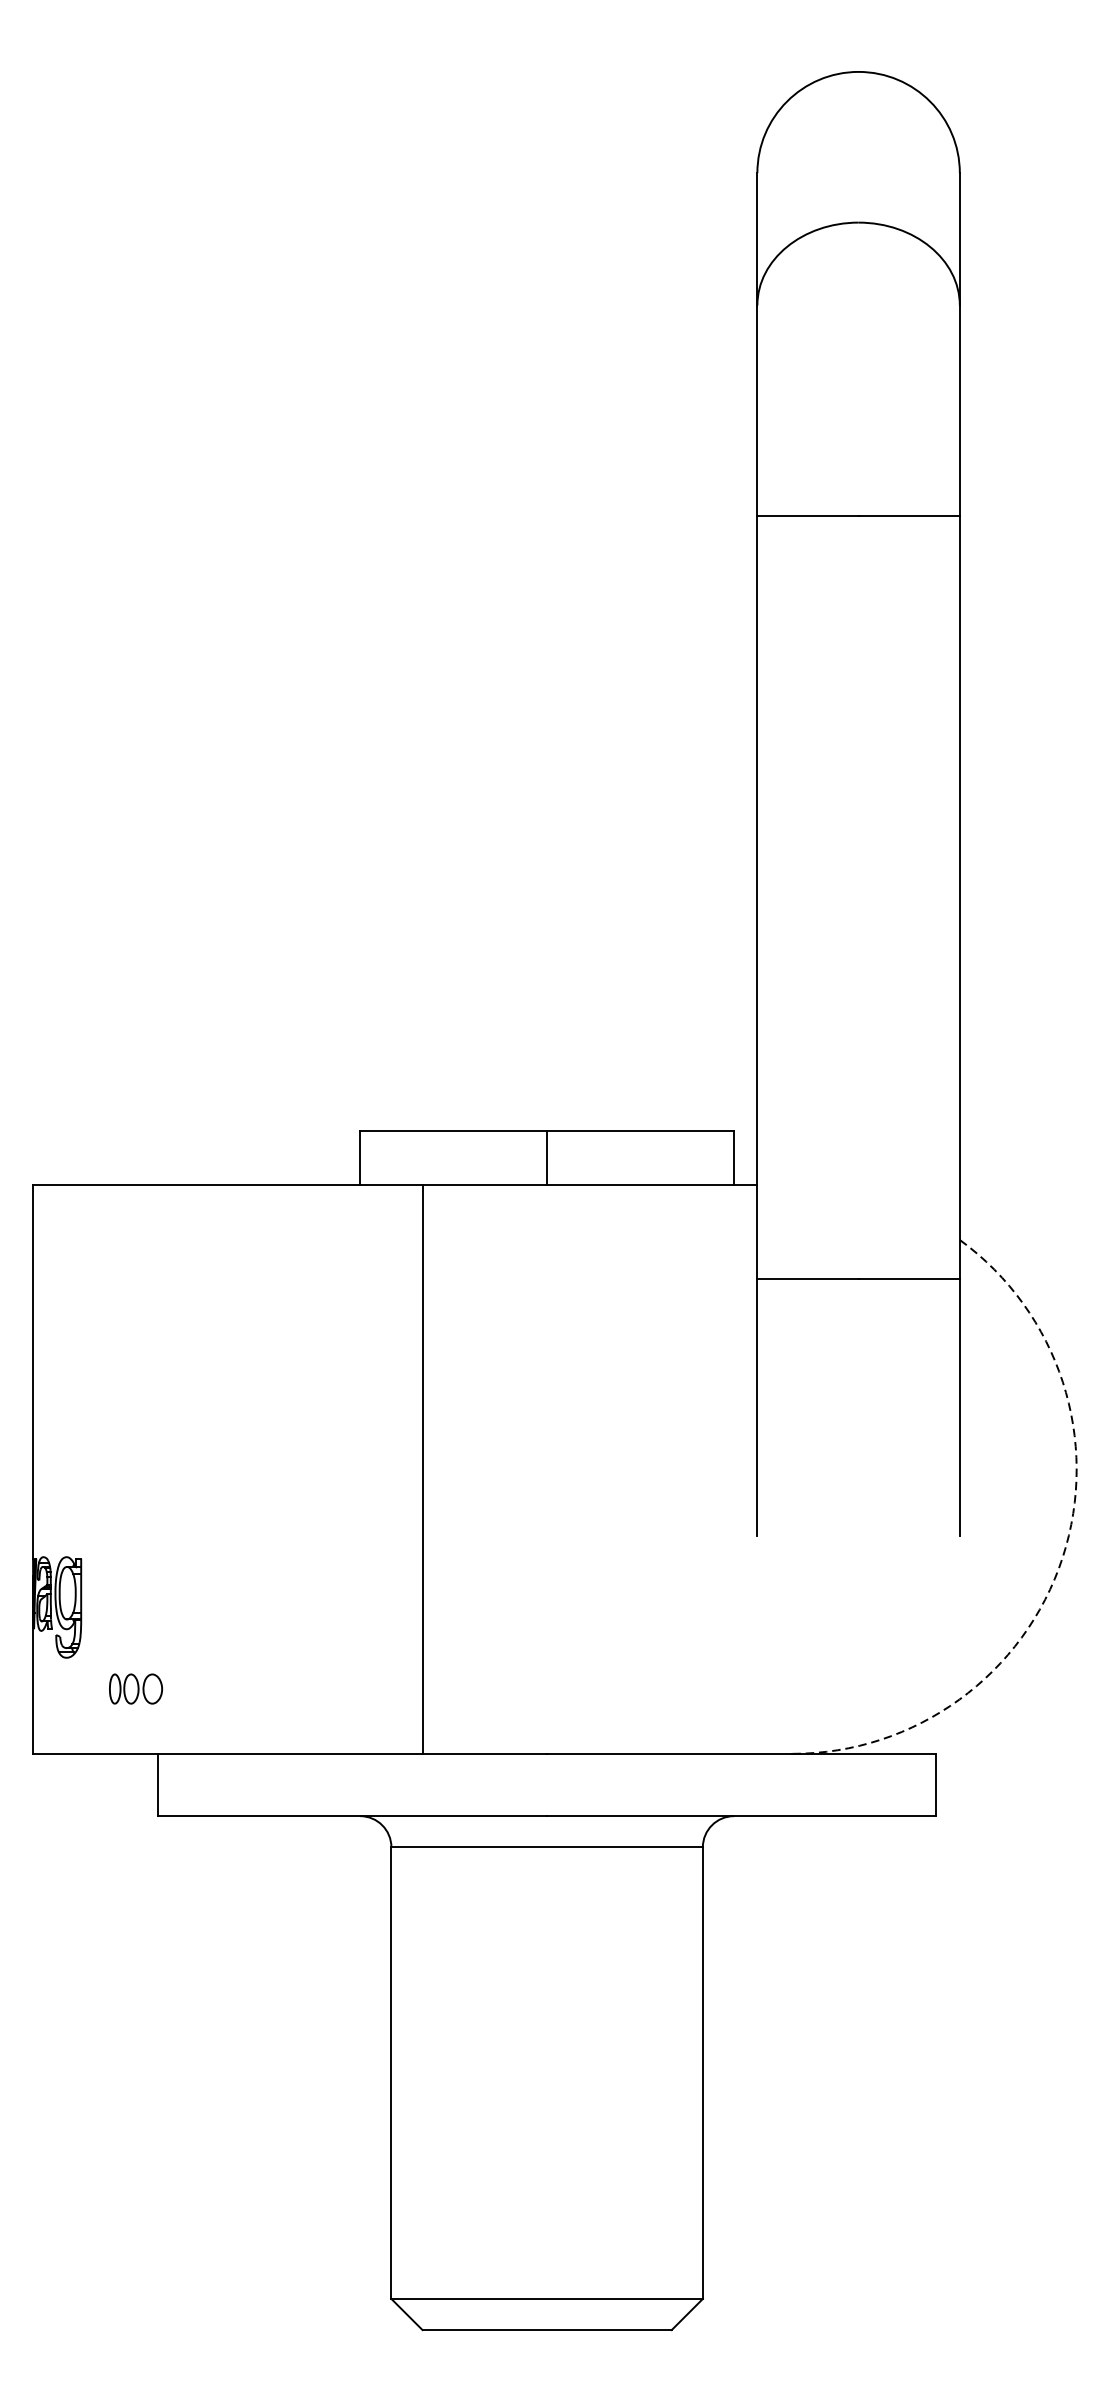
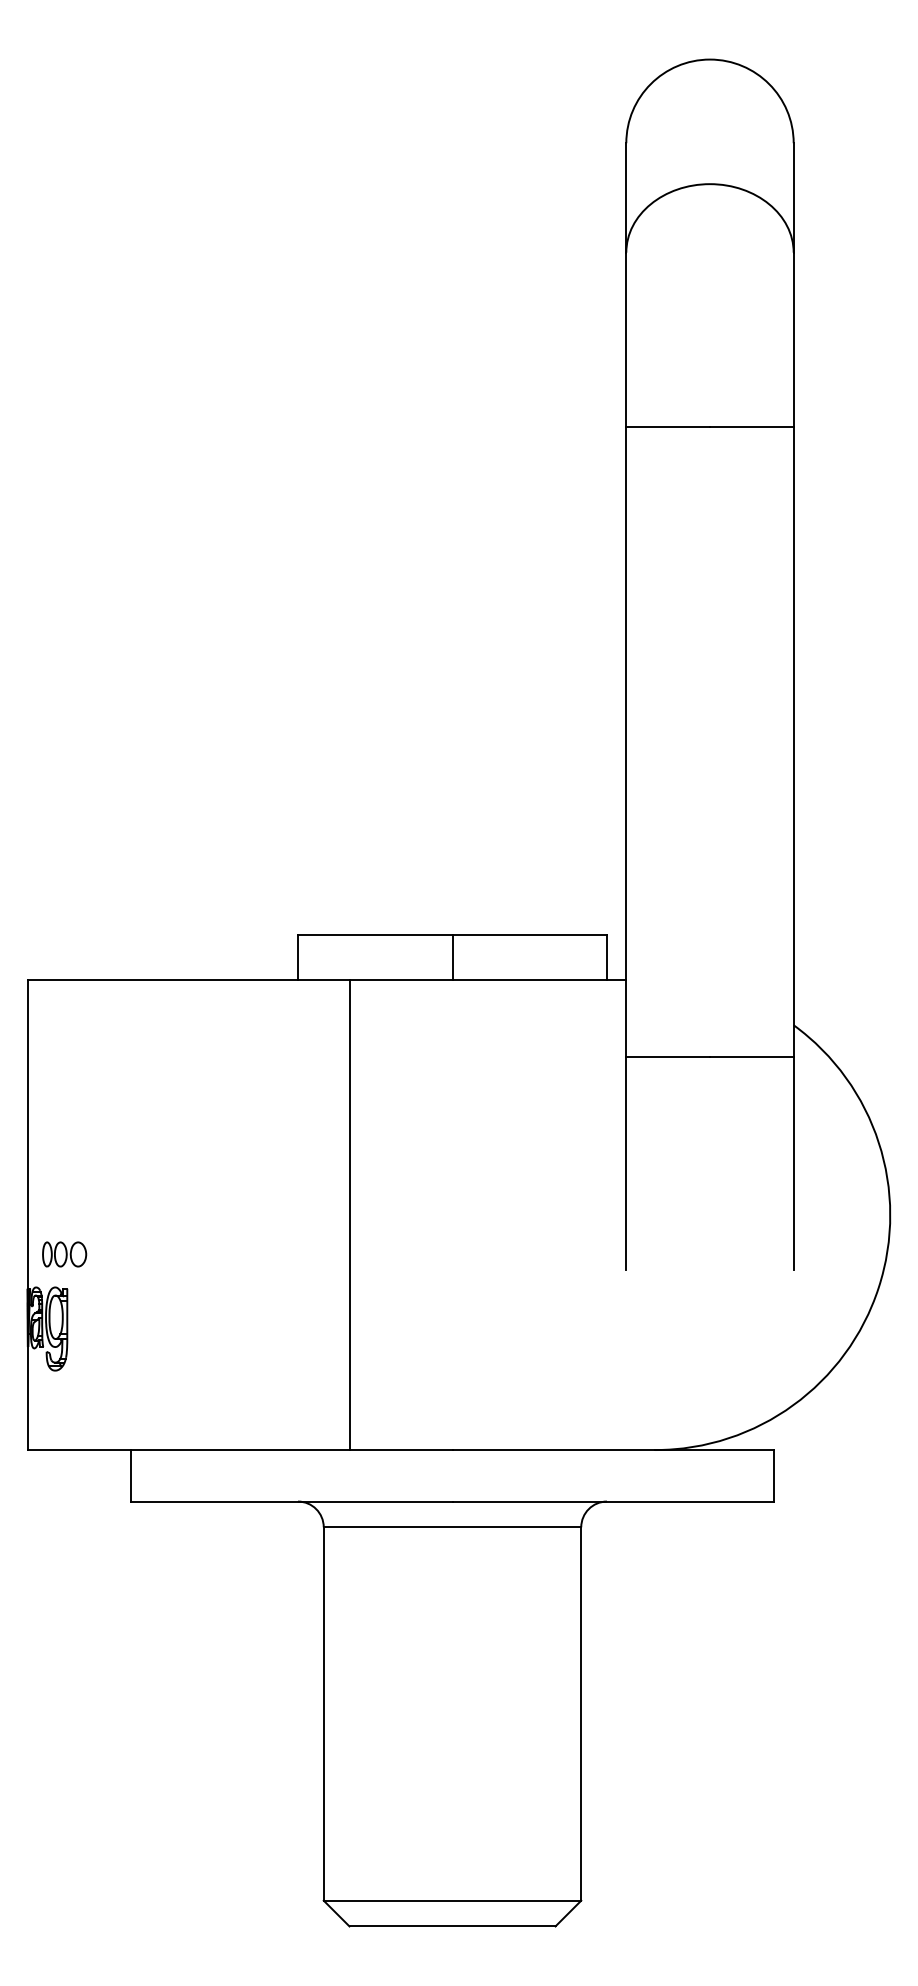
arc: (1062, 1557) -> (878, 1287), dashed -> solid
part: (135, 1689) -> (64, 1254), moved

